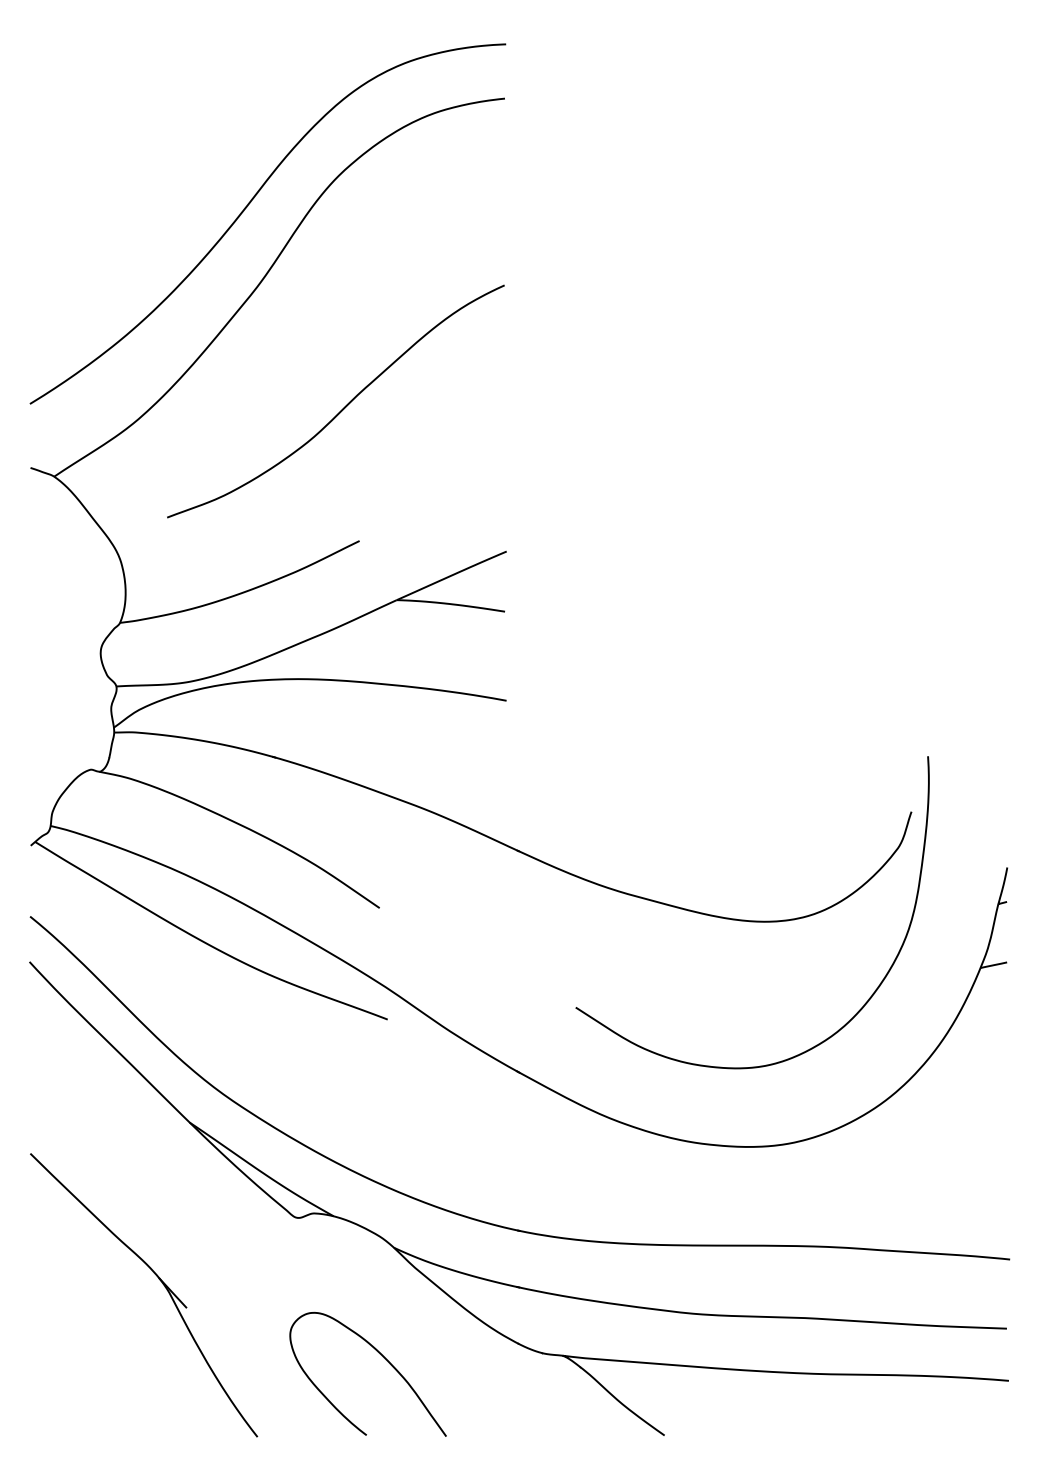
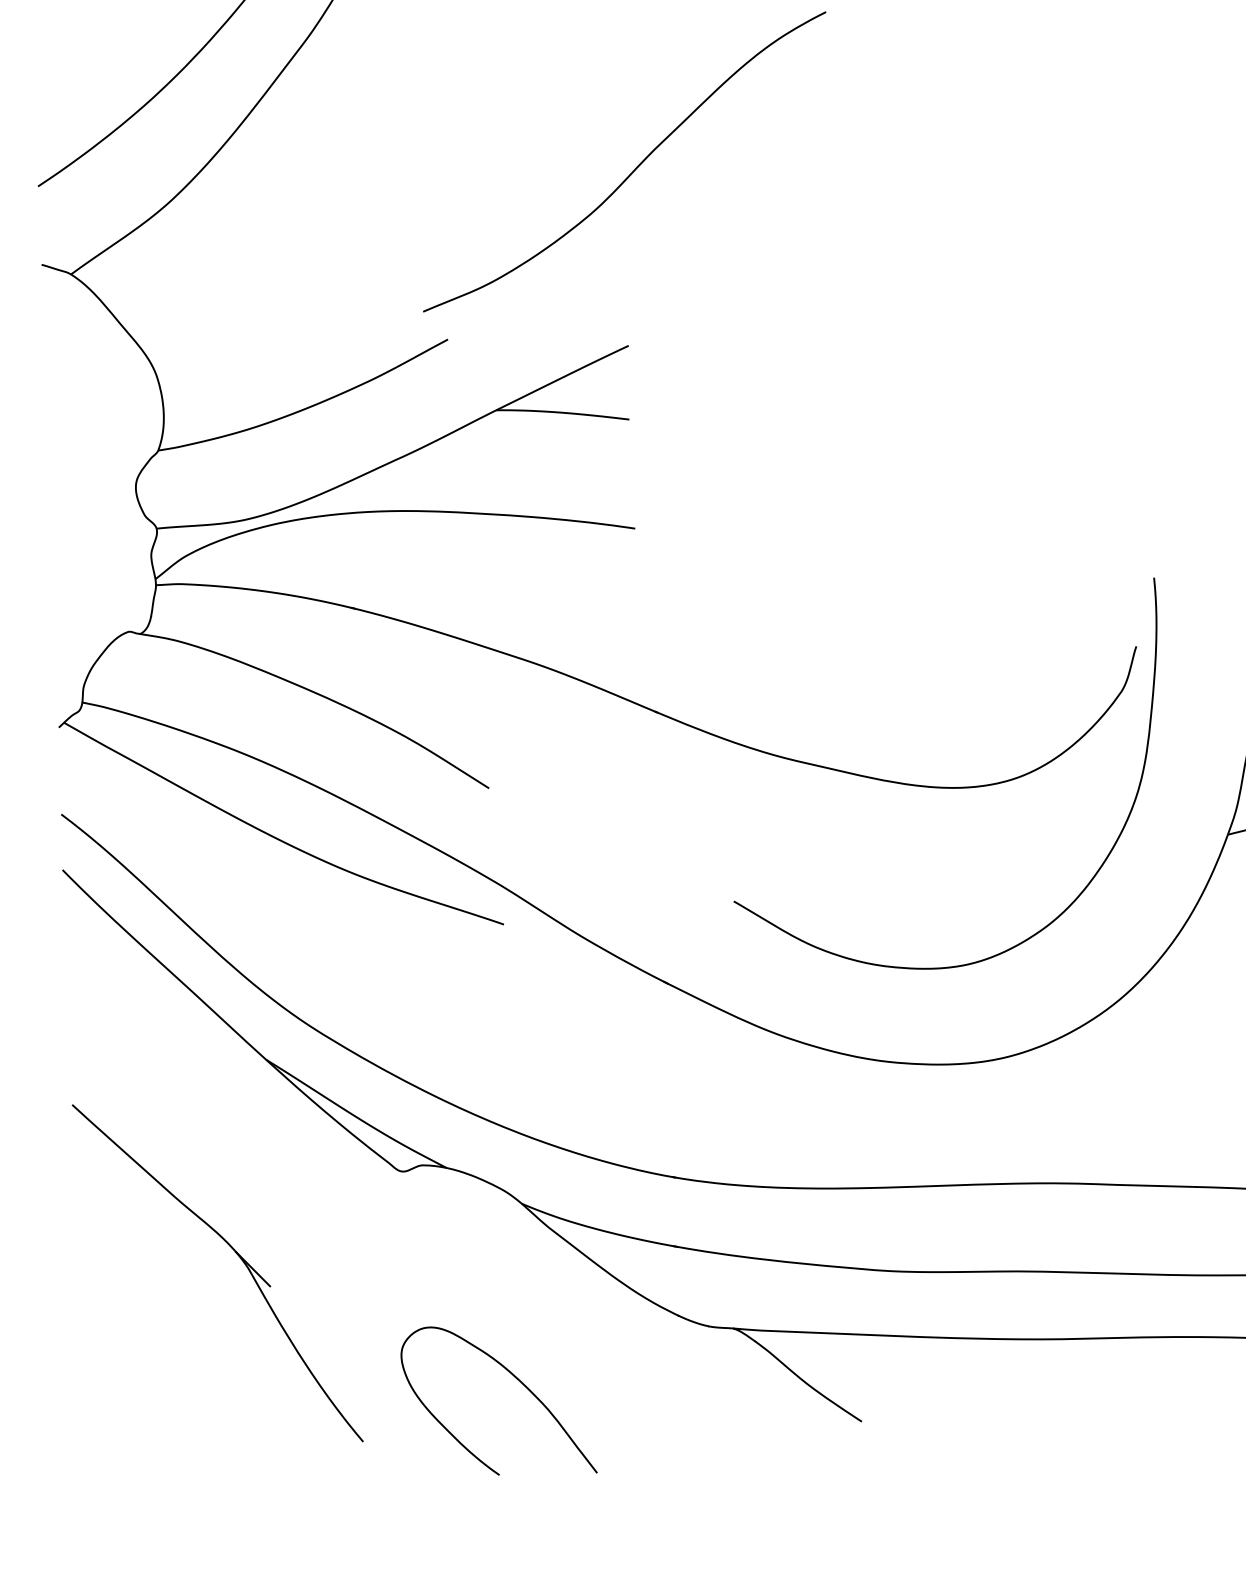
curve: (342, 408) -> (633, 170), moved
curve: (379, 1354) -> (511, 1375), moved

